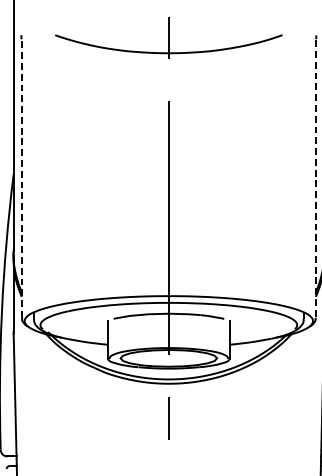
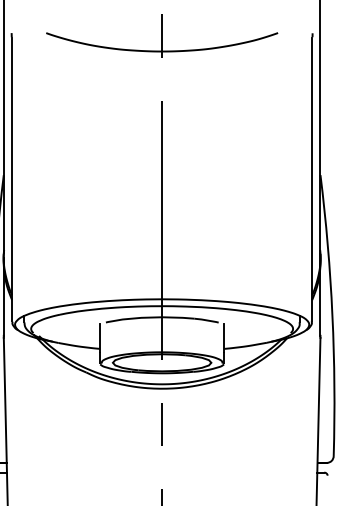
line: (22, 178) -> (12, 179), dashed -> solid
line: (315, 178) -> (311, 179), dashed -> solid

